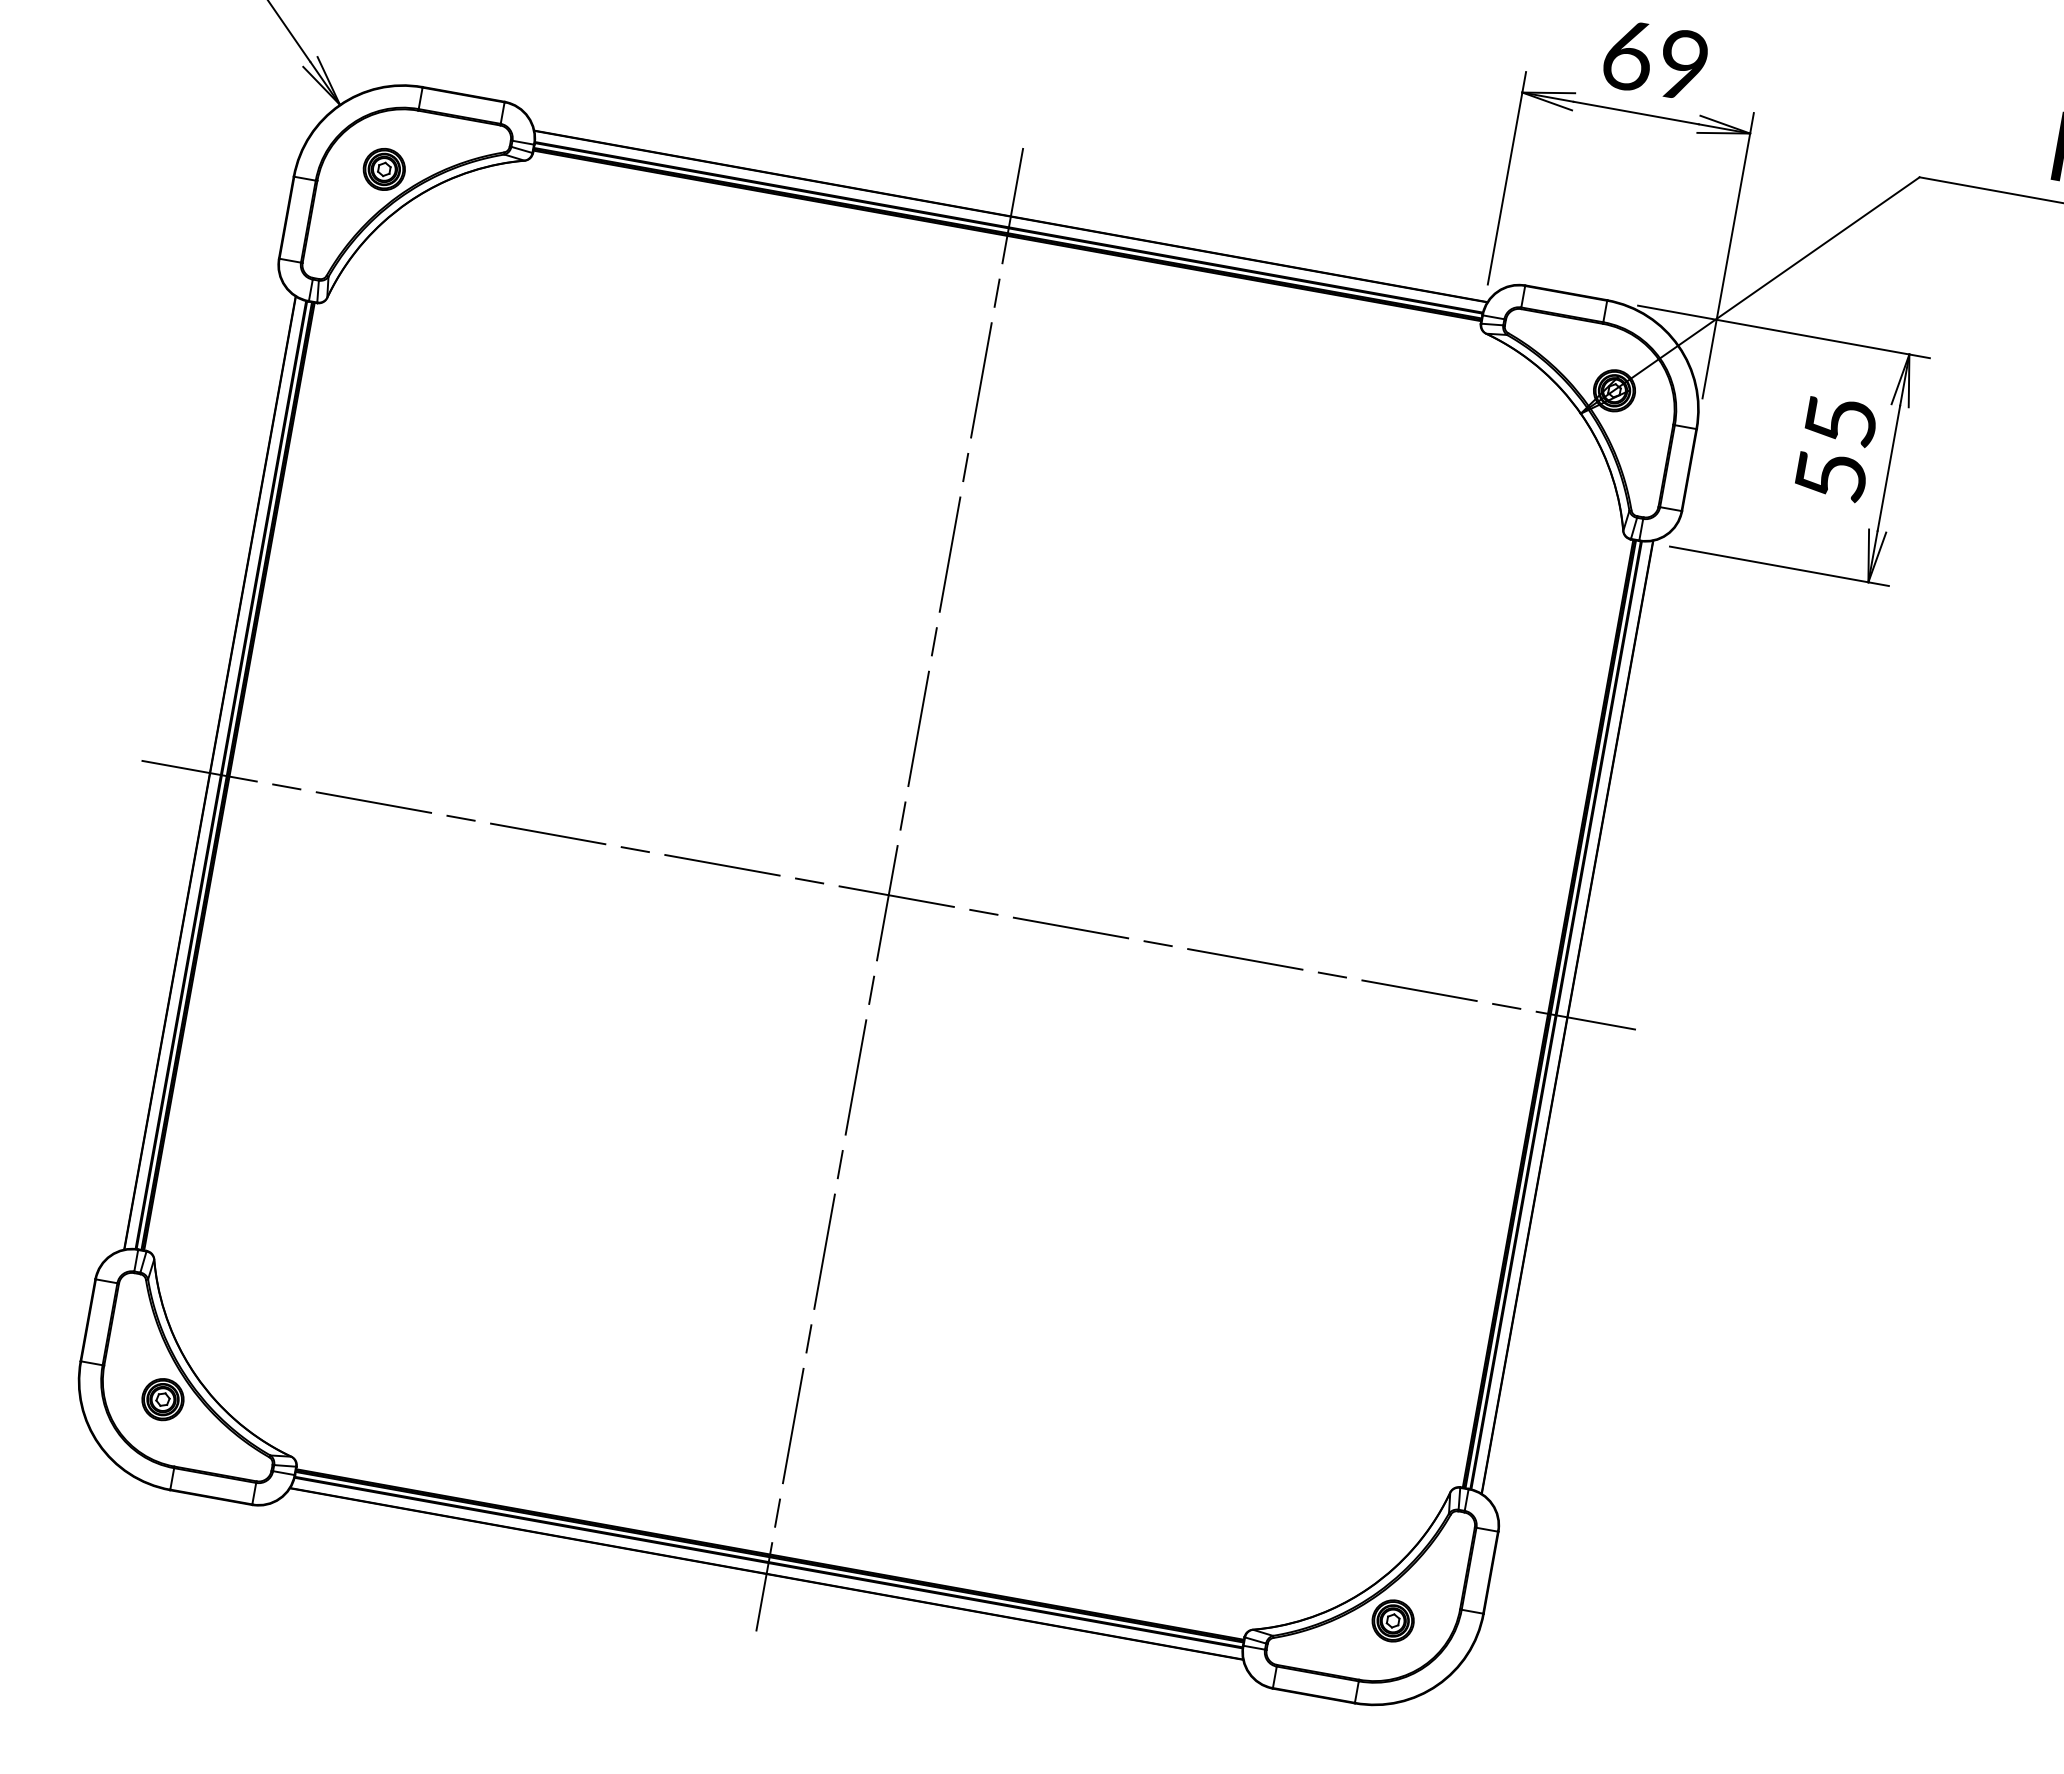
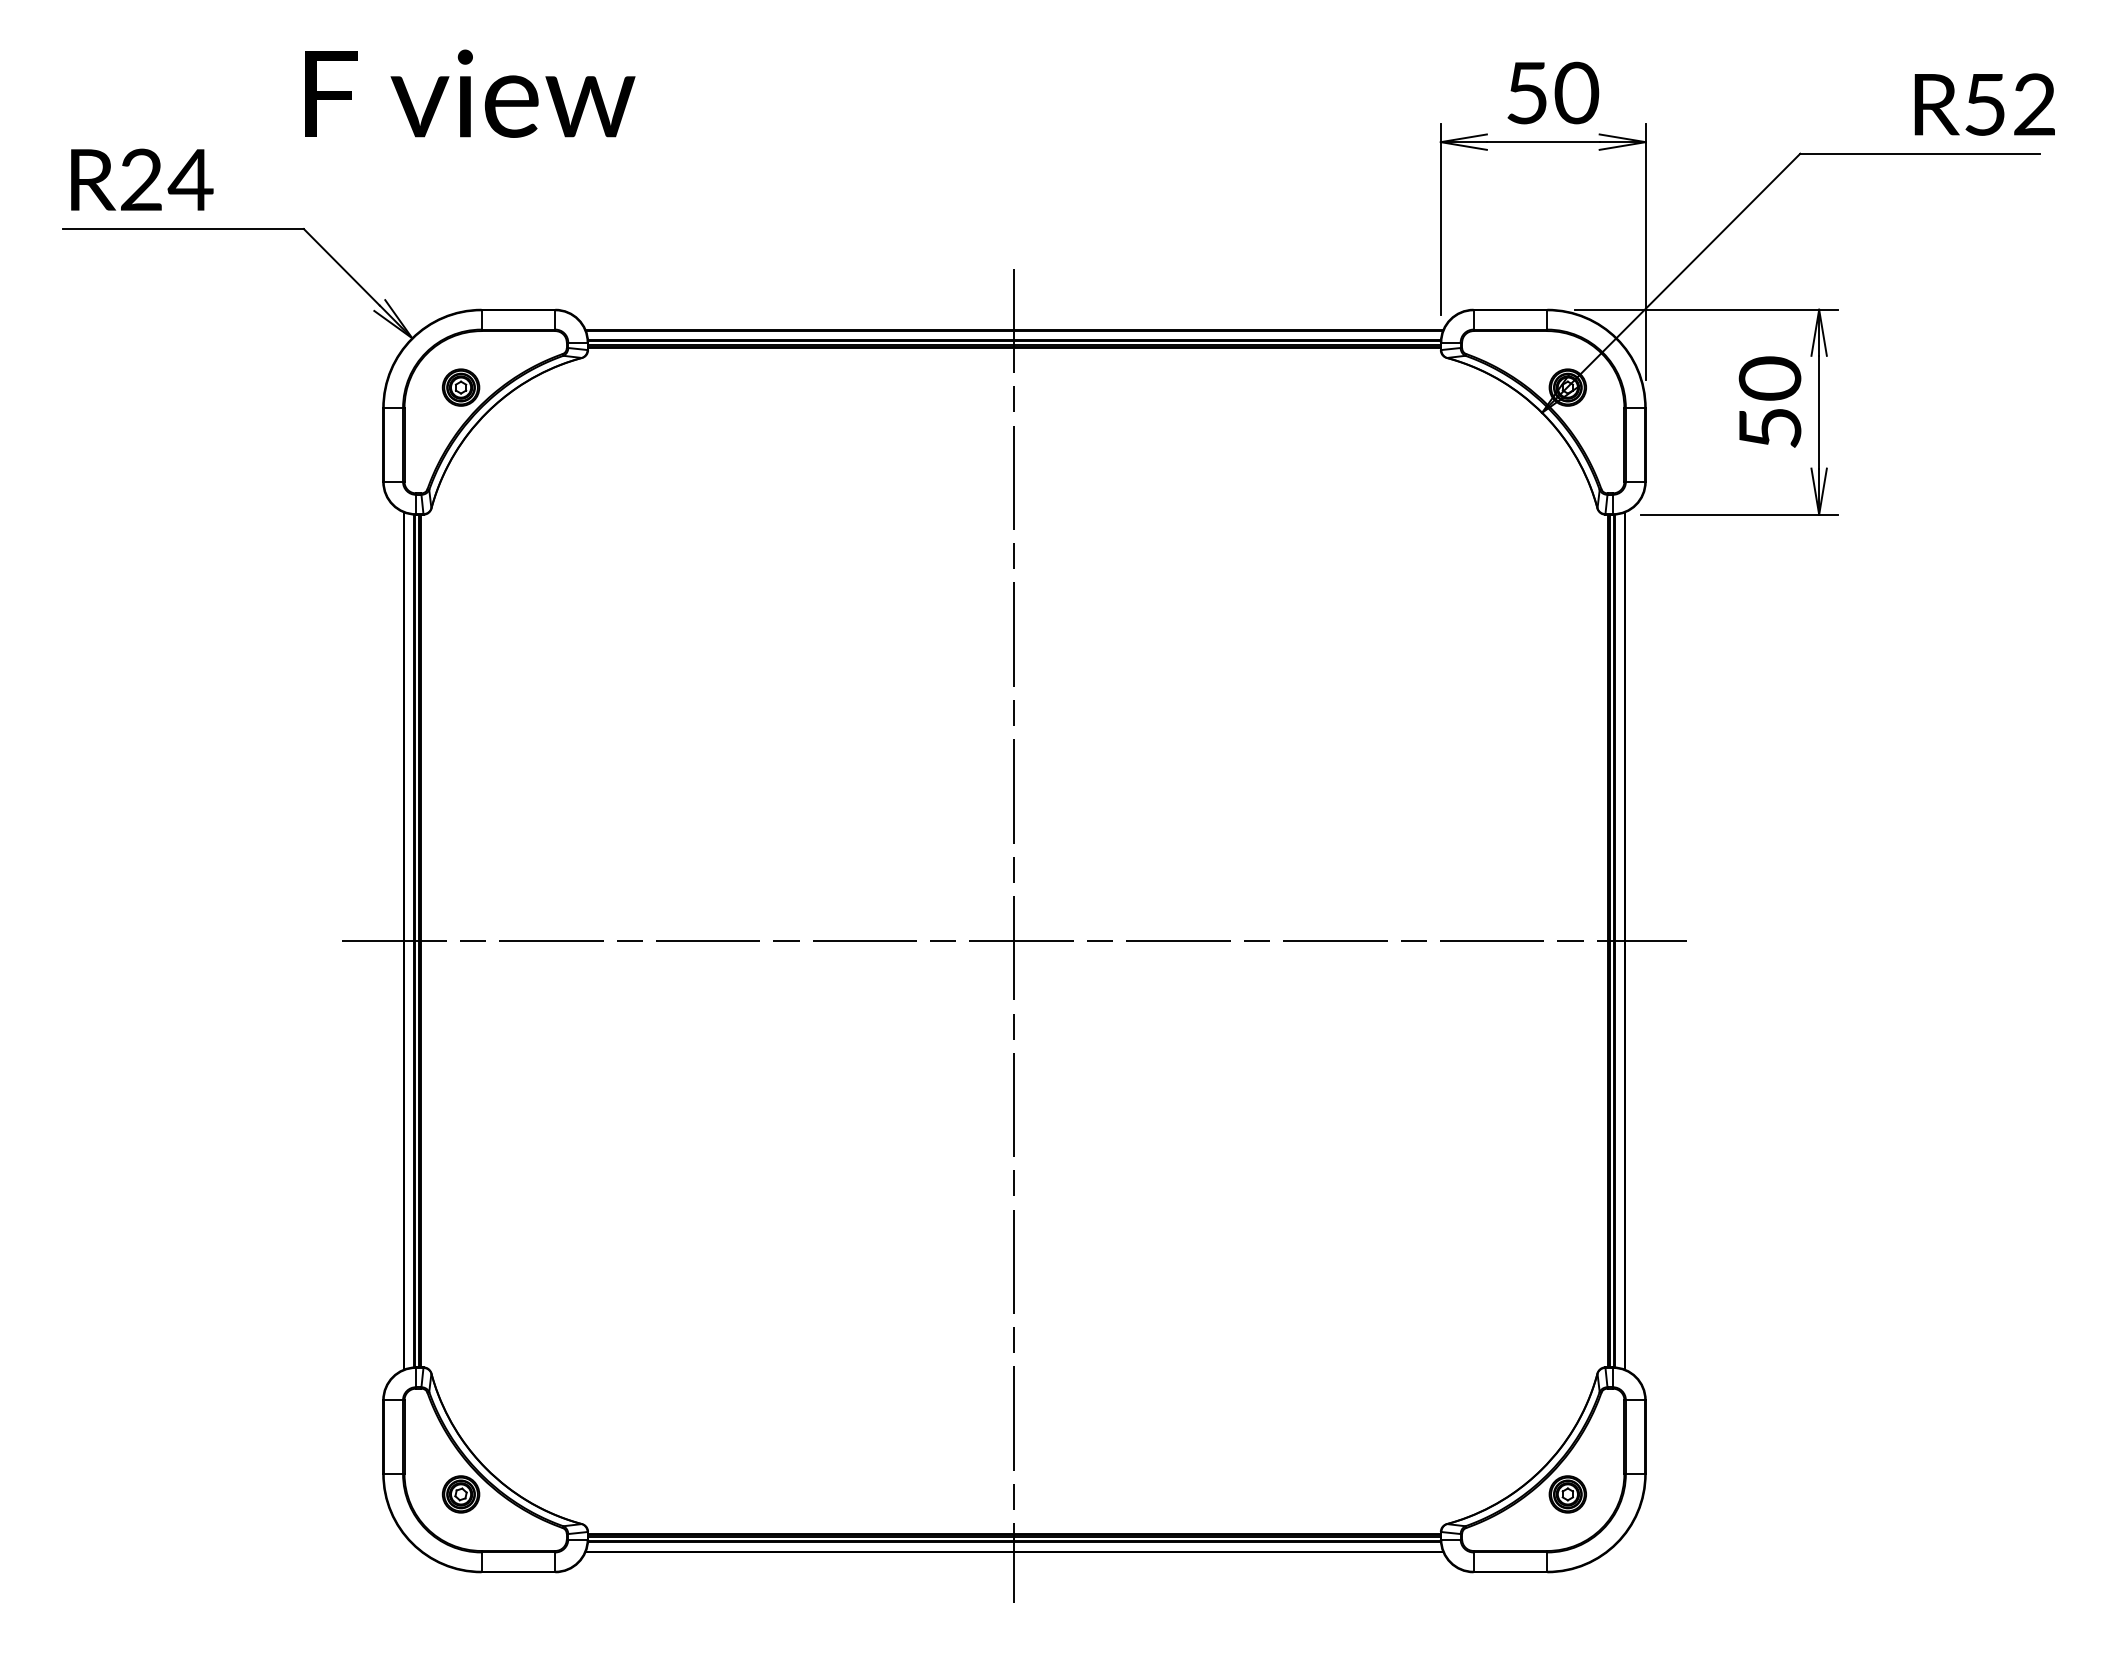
text: (1657, 61) -> (1553, 93), 69 -> 50
text: (1840, 420) -> (1769, 378), 55 -> 50

